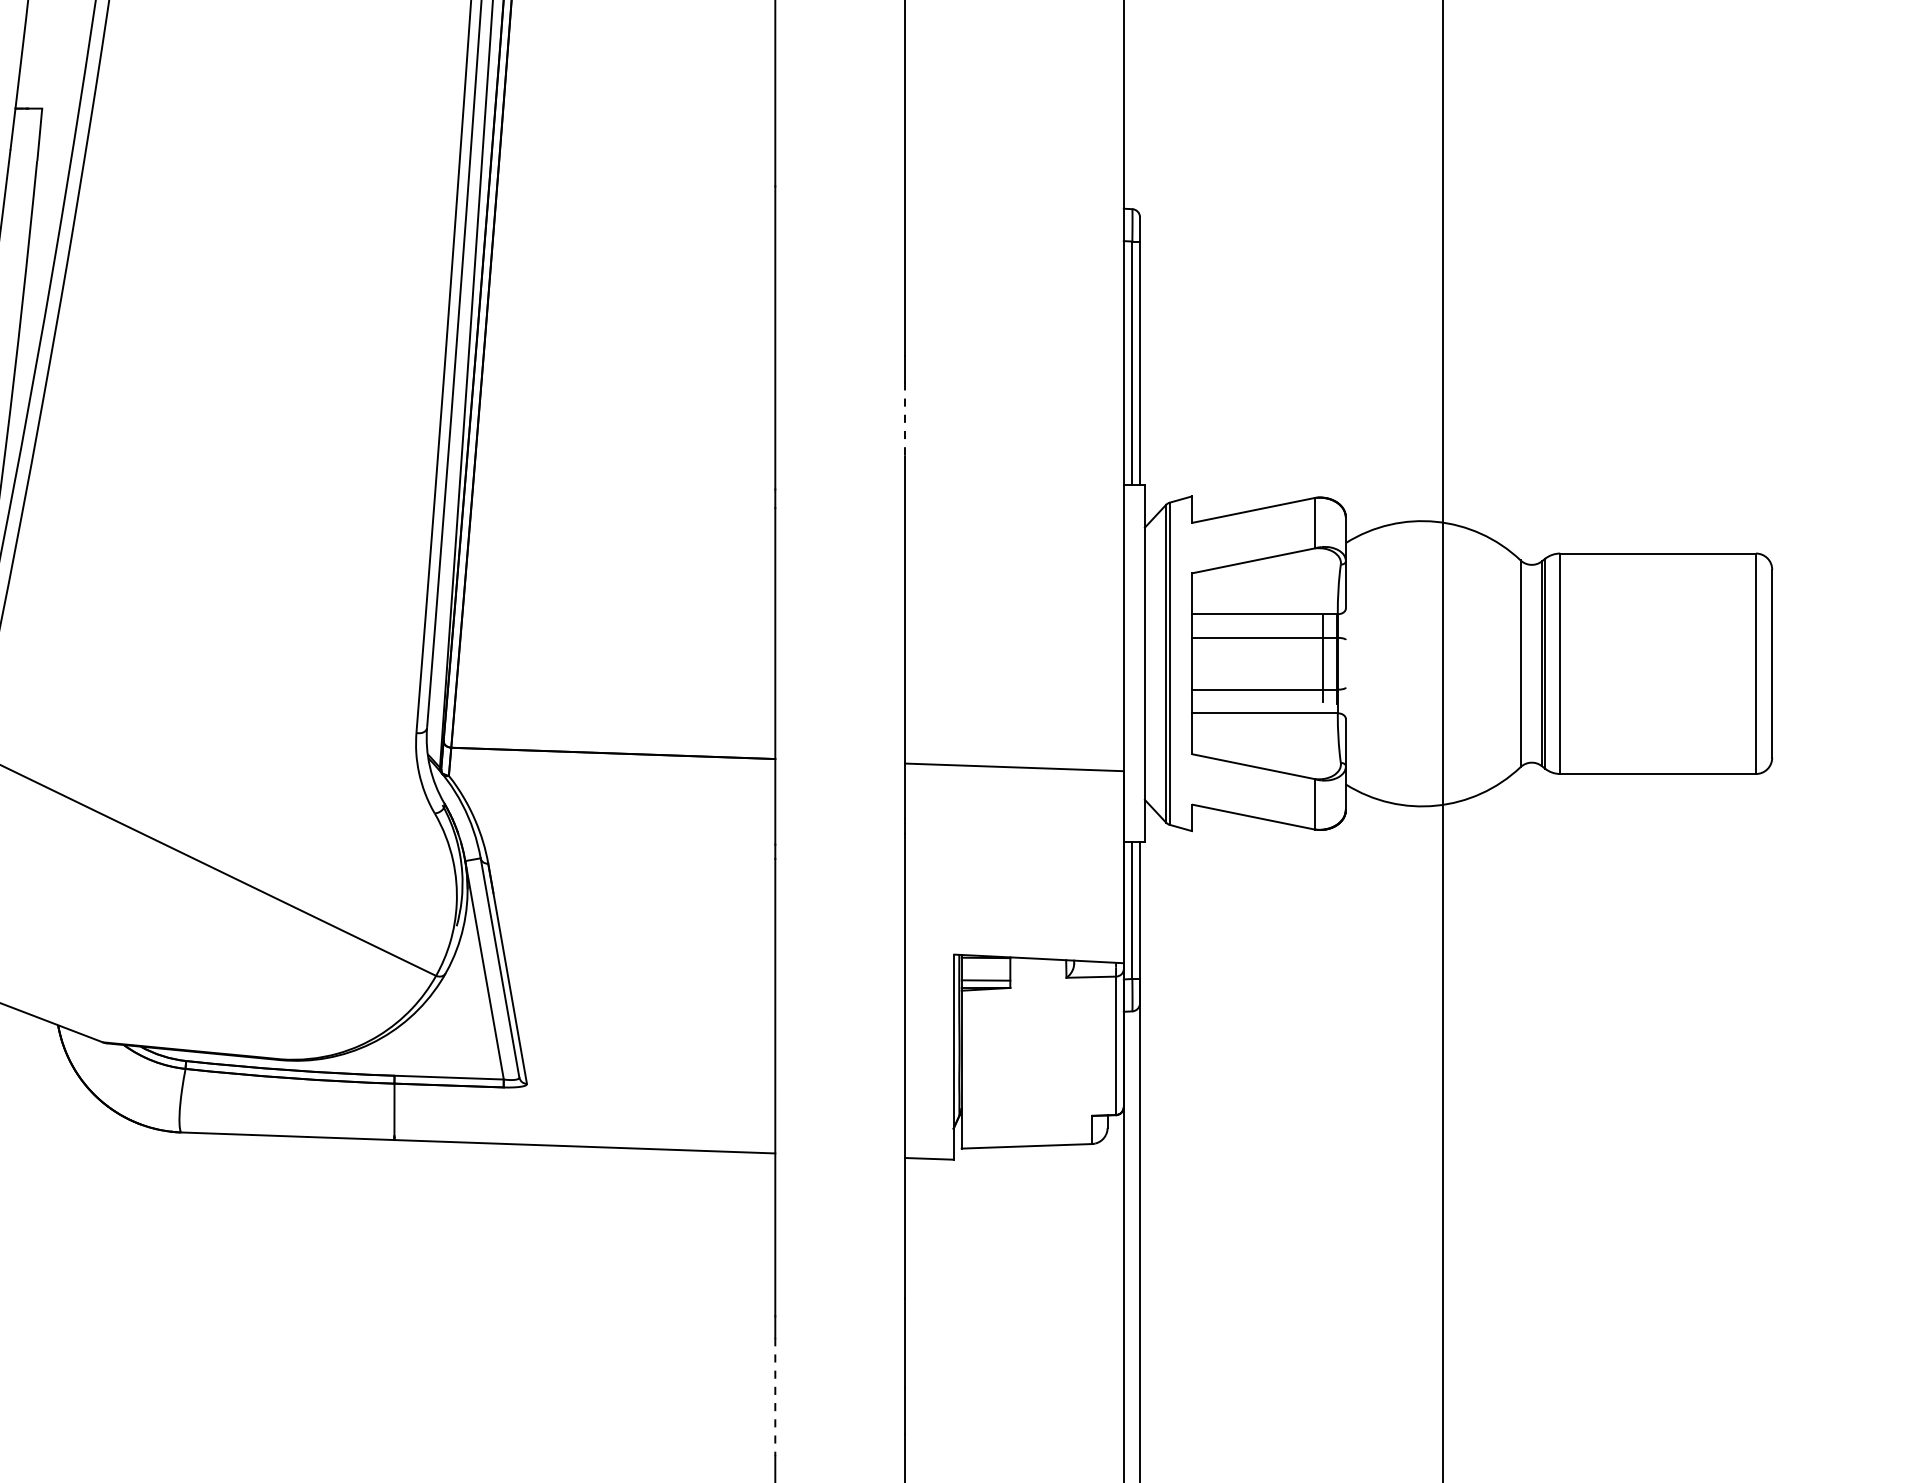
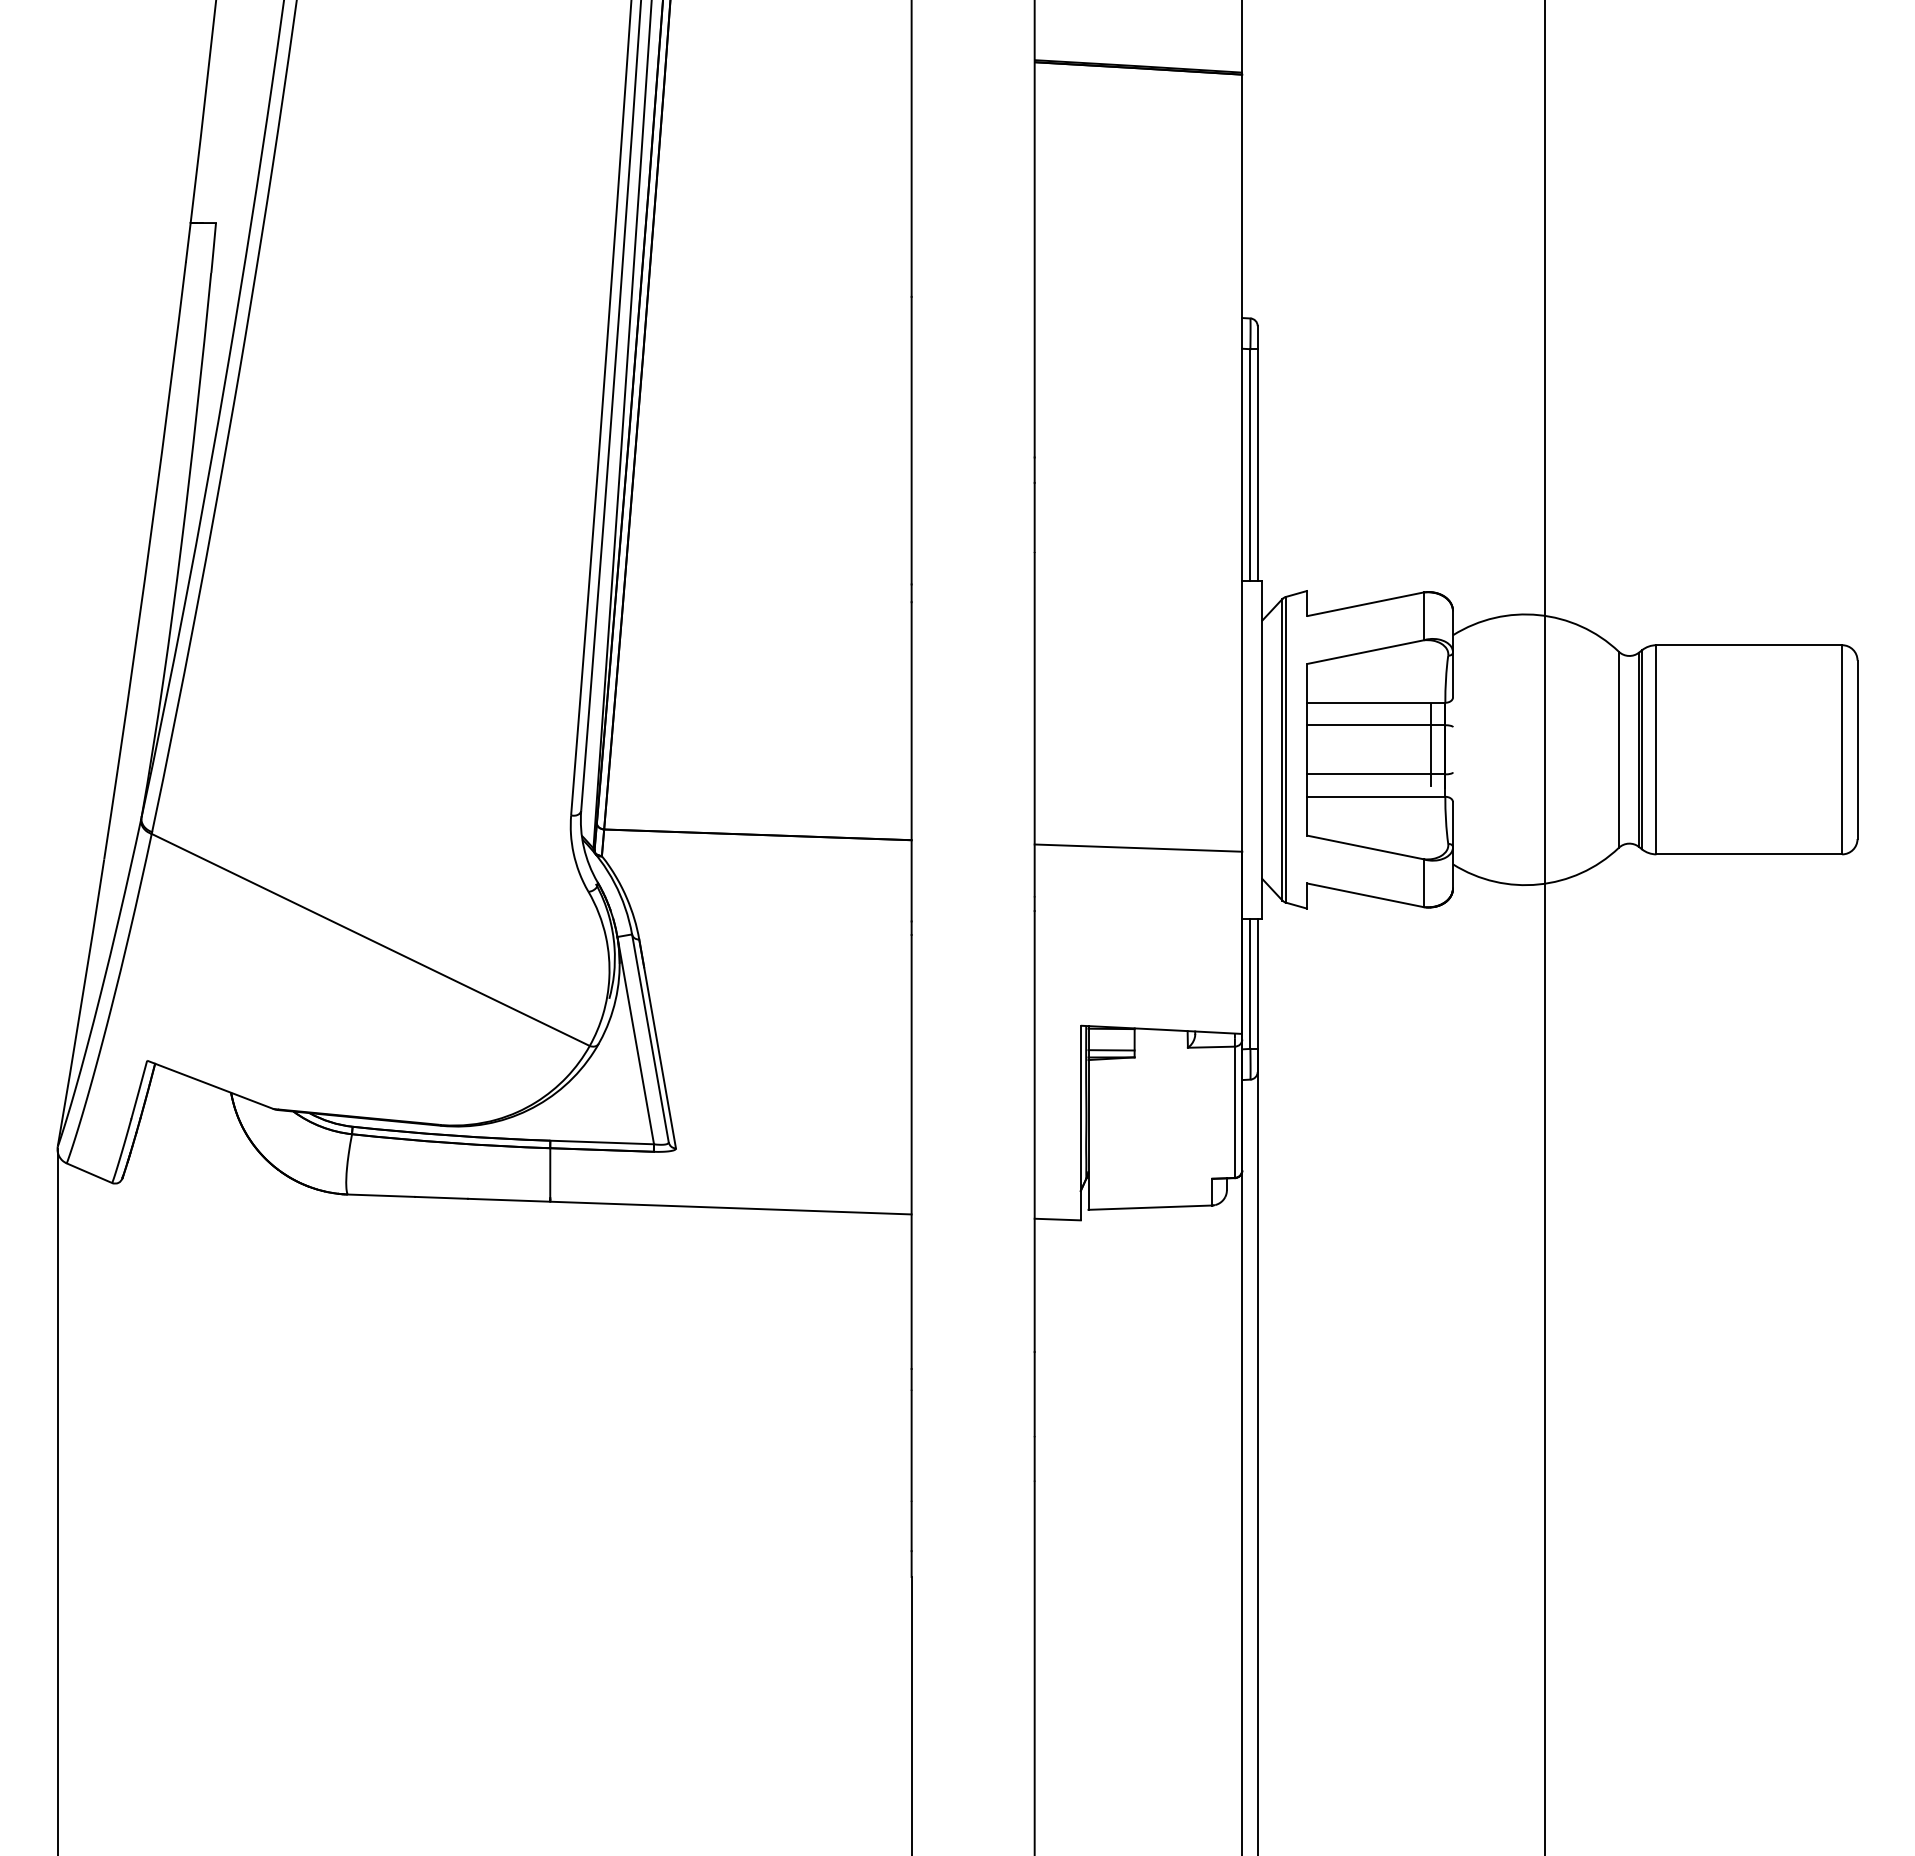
line: (904, 418) -> (1034, 517), dashed -> solid
line: (775, 1395) -> (911, 1444), dashed -> solid

